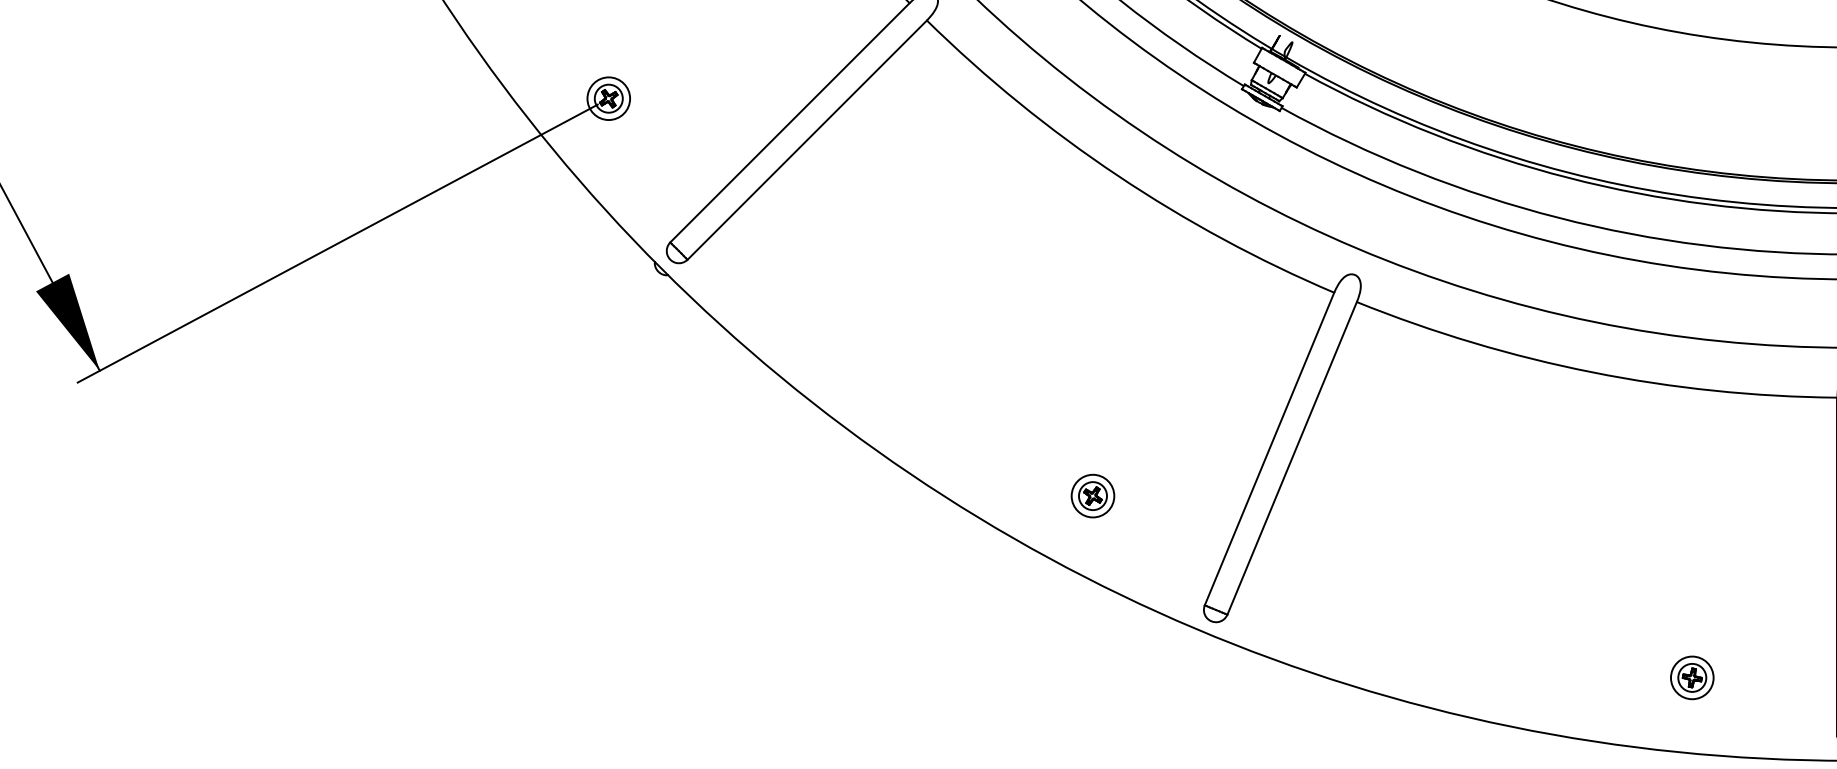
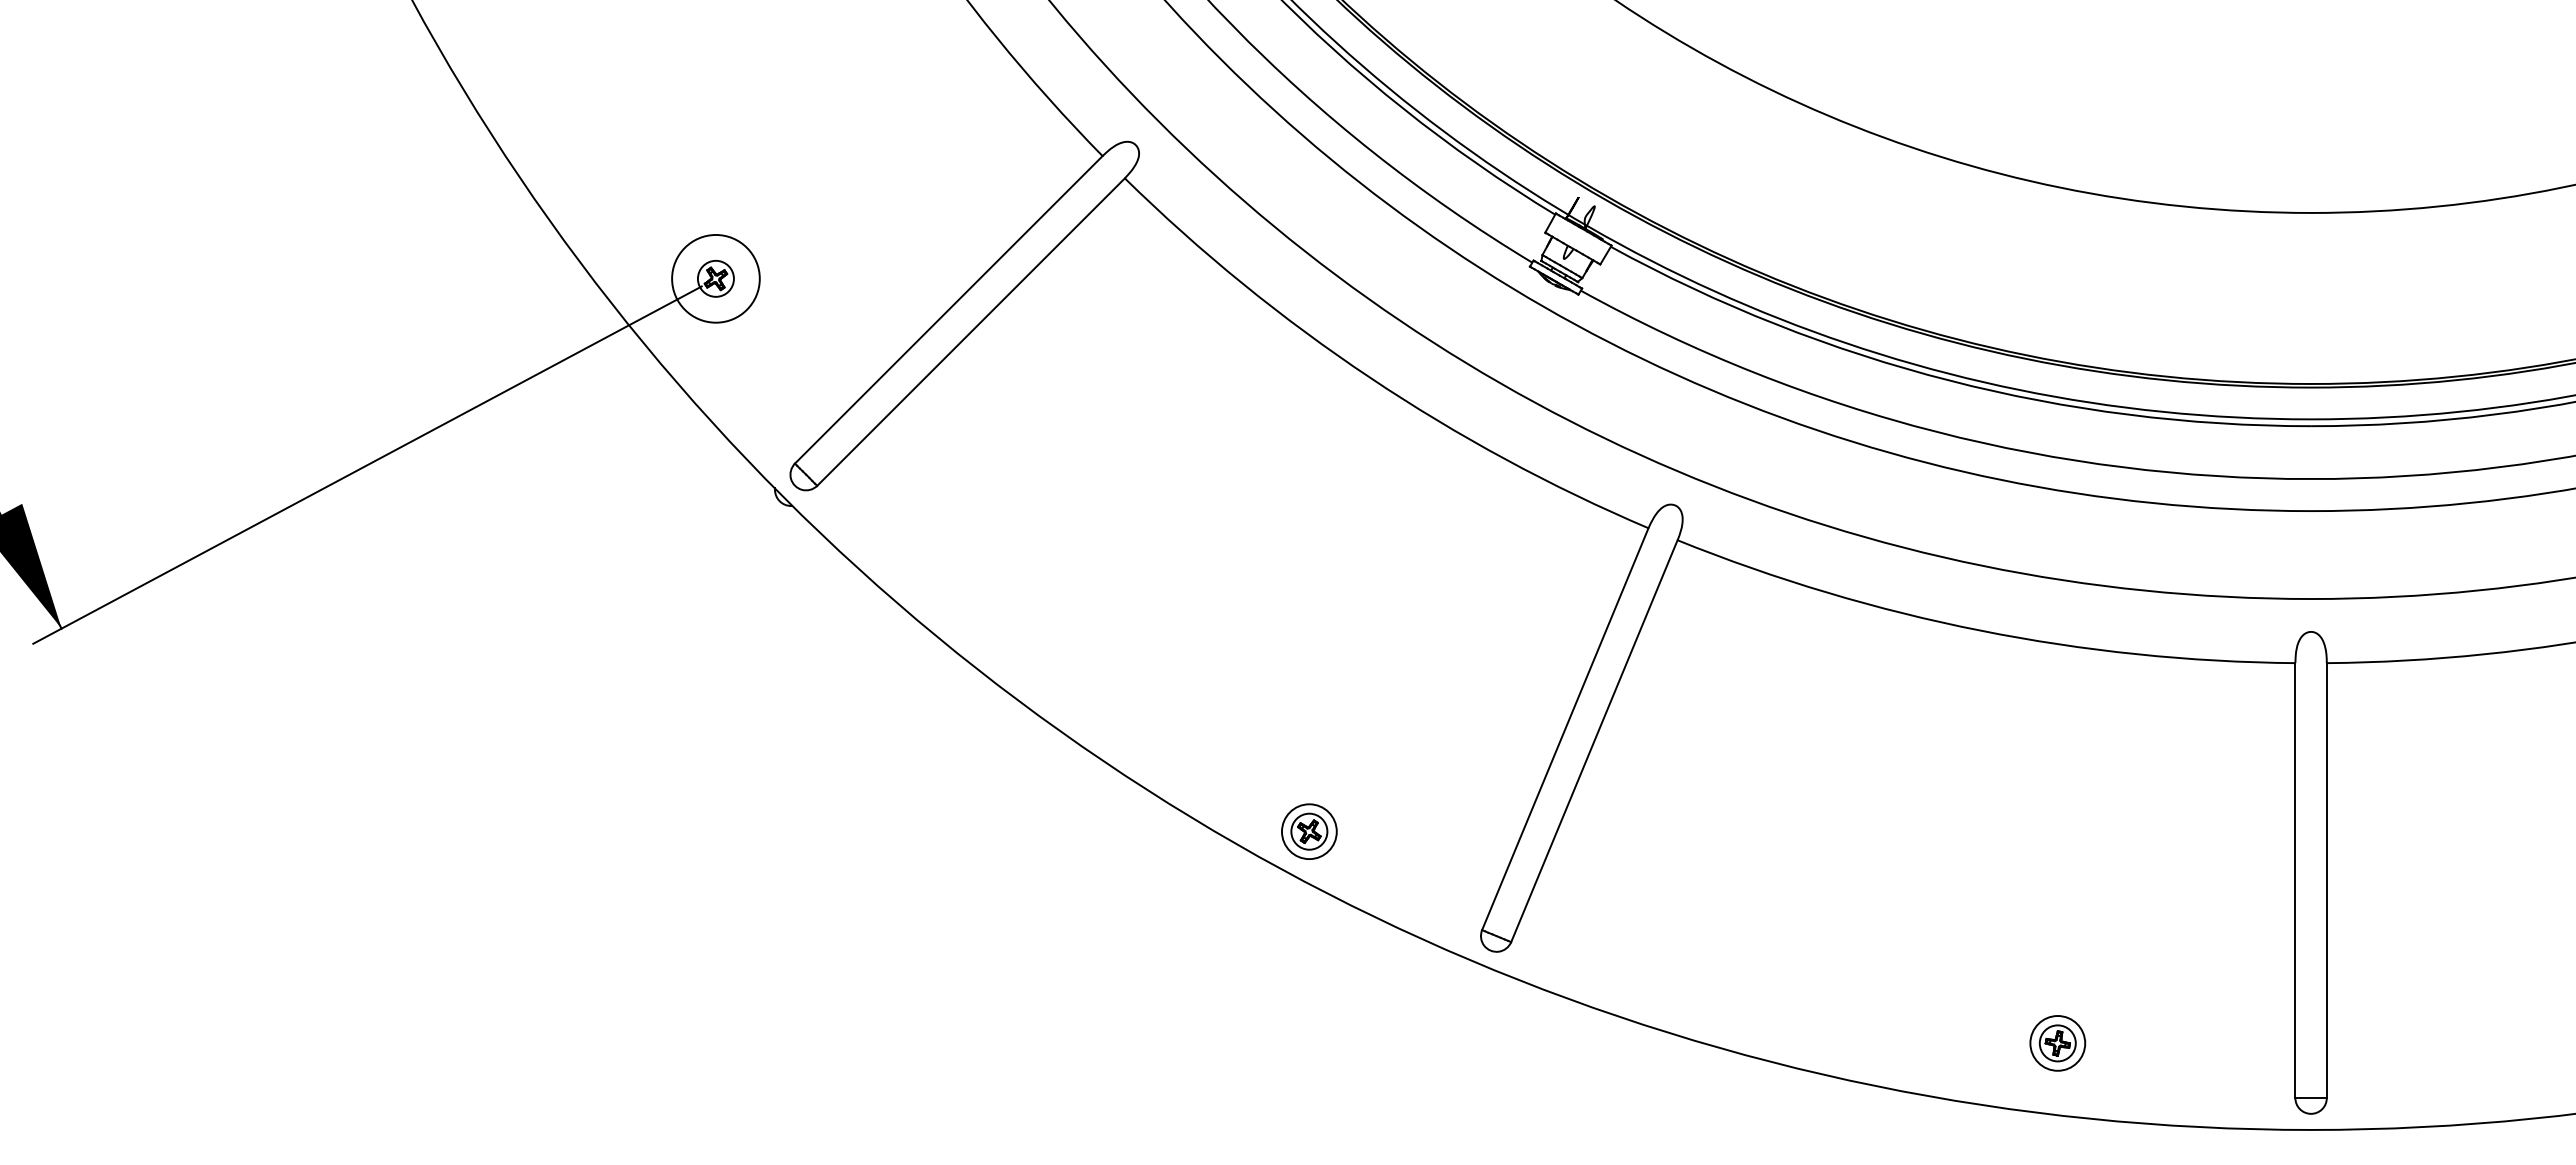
circle: (608, 98) -> (715, 278), size x1.6
part: (1093, 495) -> (1309, 831), moved
part: (1692, 677) -> (2057, 1043), moved

